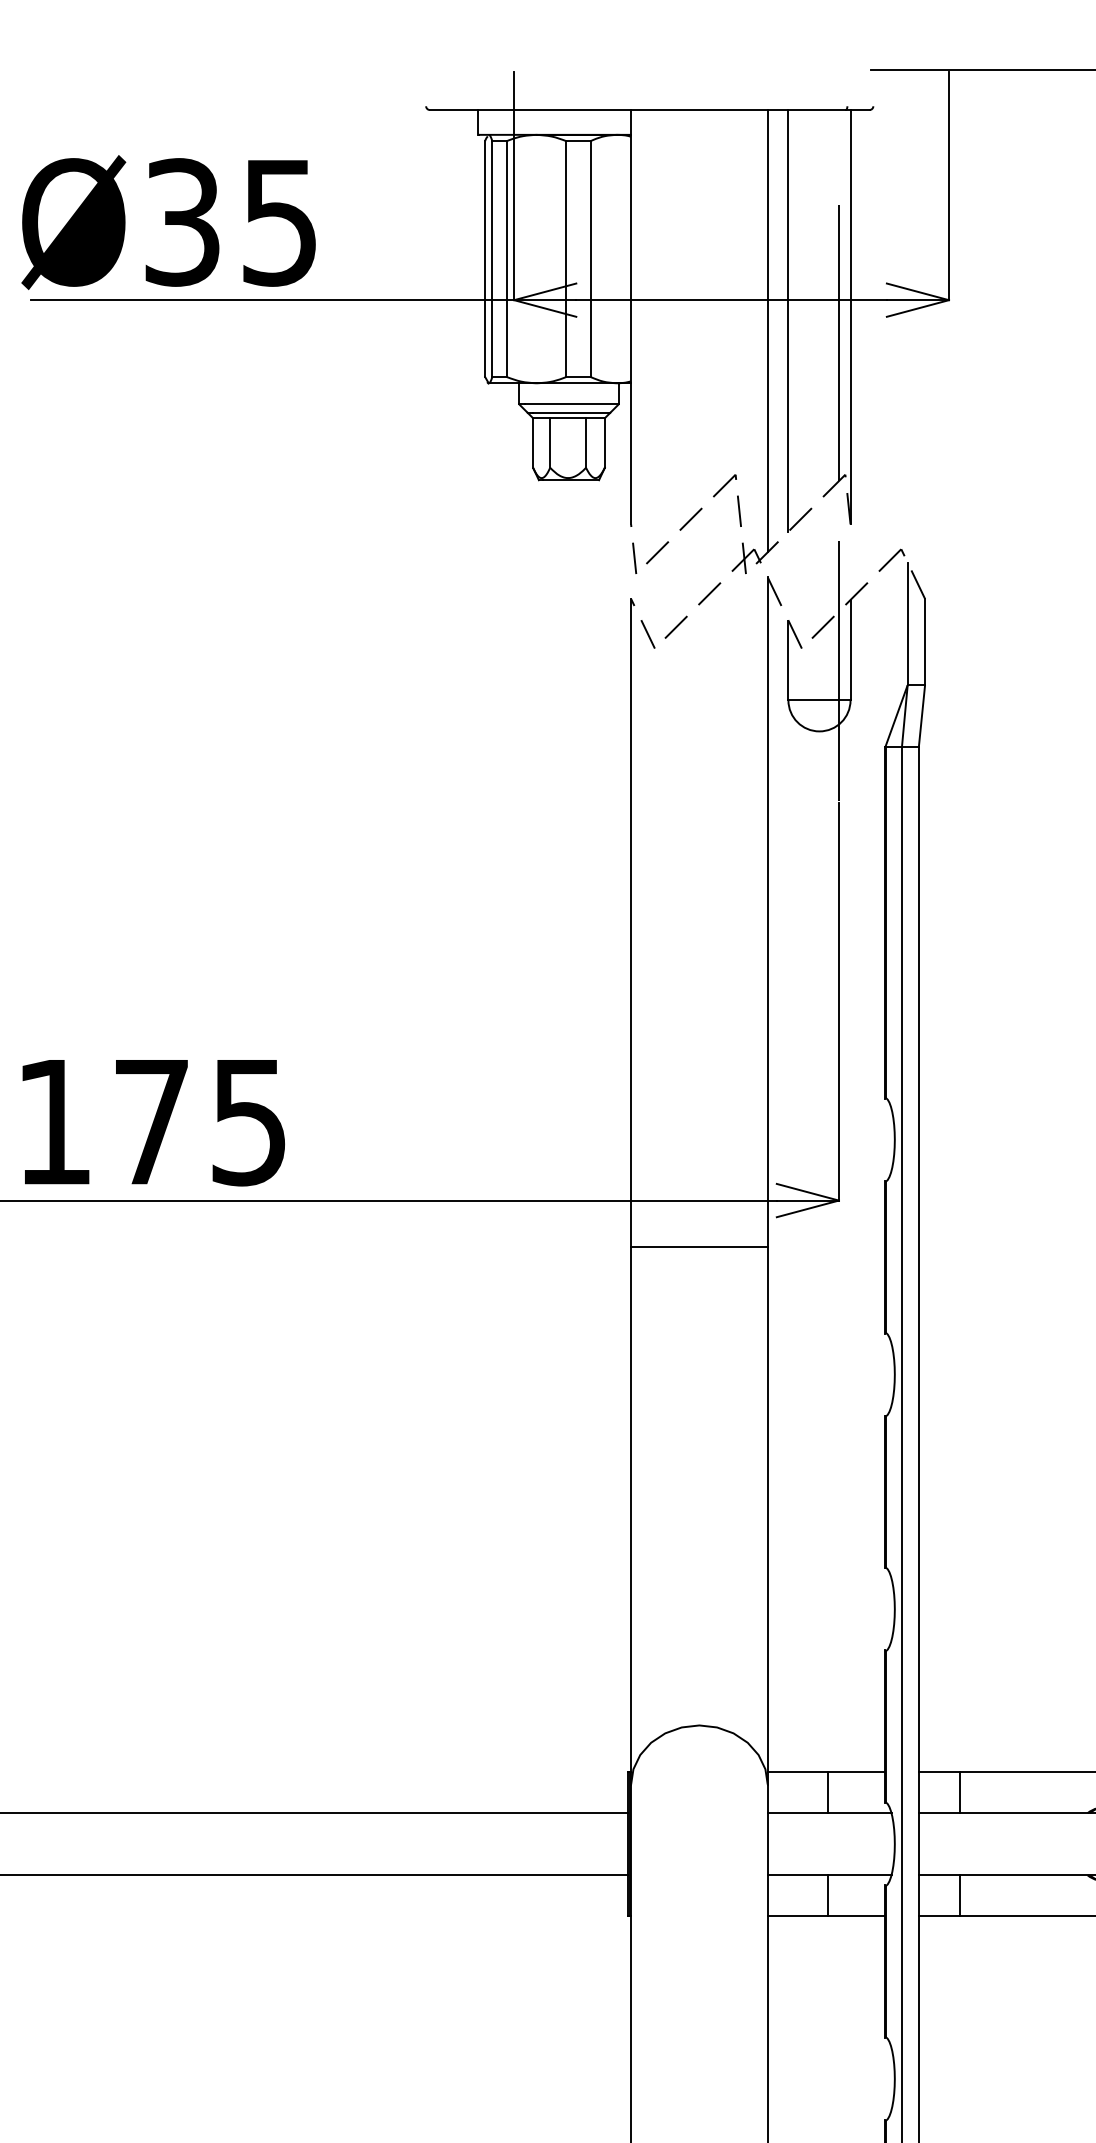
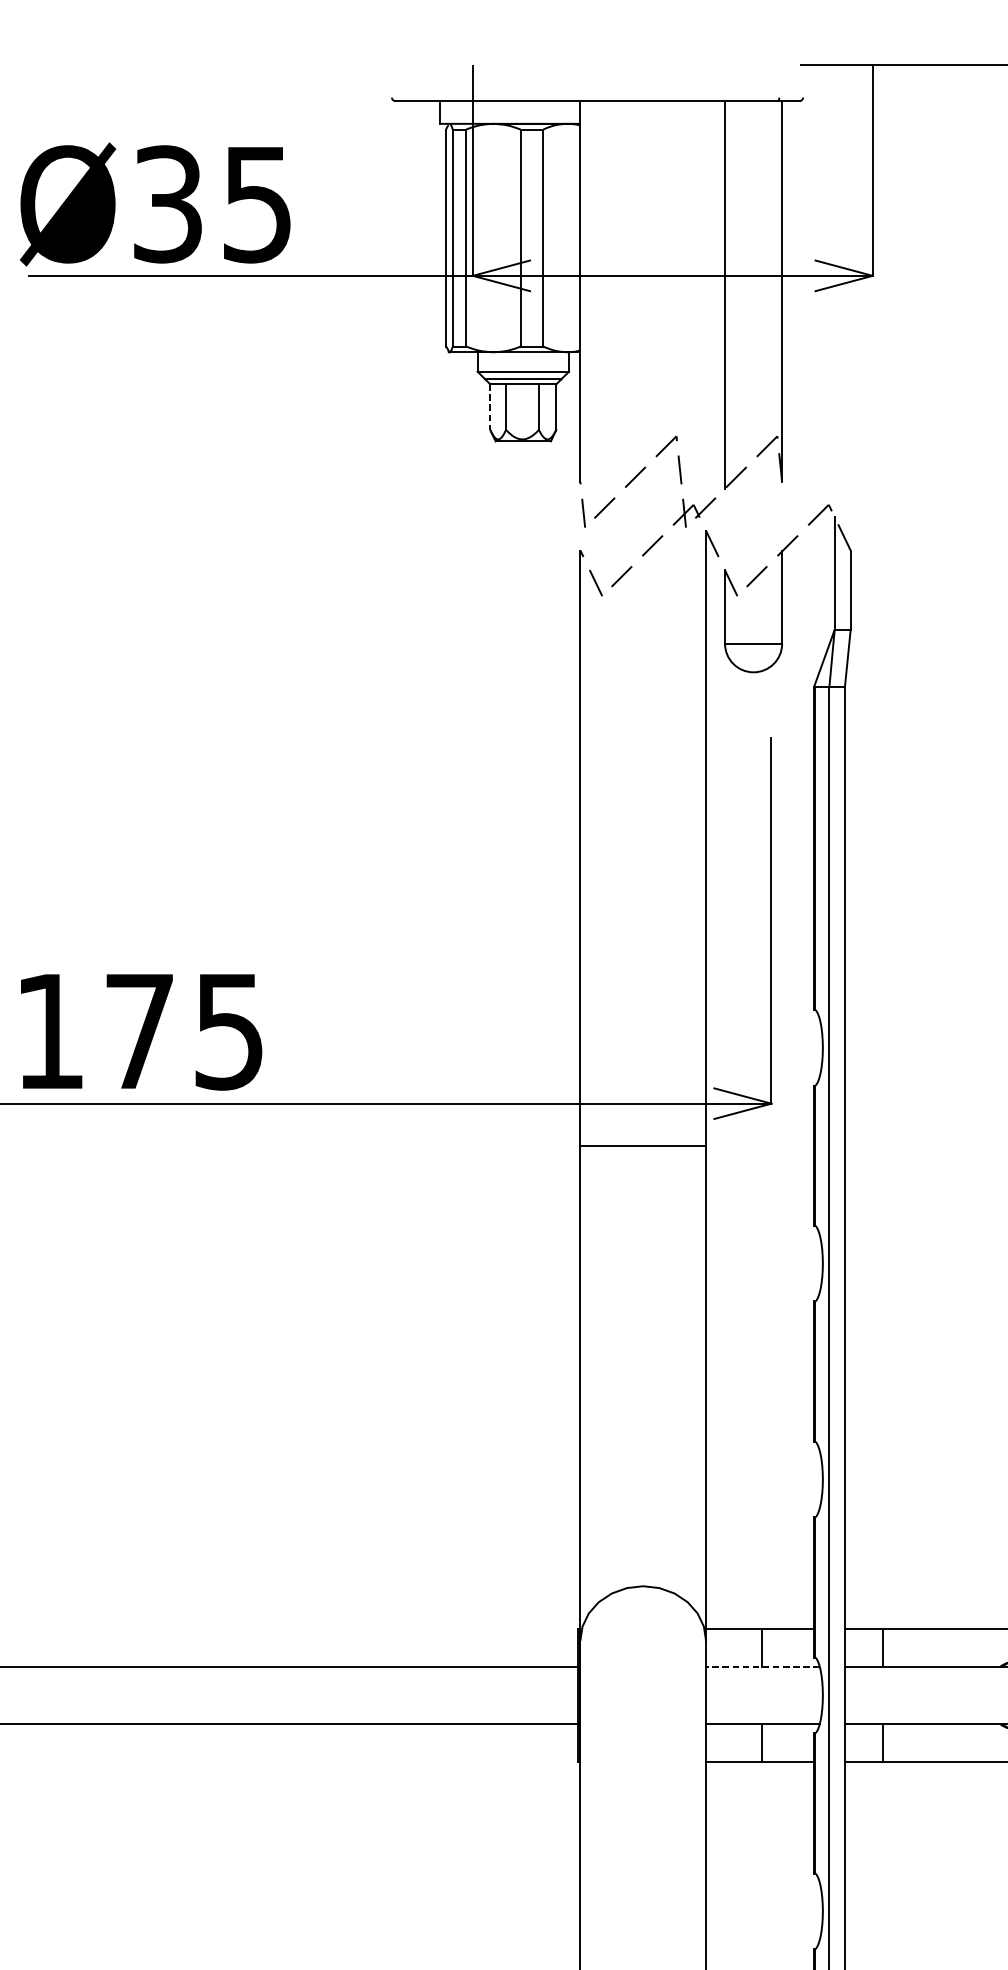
line: (767, 331) -> (705, 304), removed
line: (838, 343) -> (771, 315), removed
line: (533, 442) -> (490, 406), solid -> dashed
line: (838, 671) -> (771, 617), removed
line: (829, 1813) -> (762, 1667), solid -> dashed

